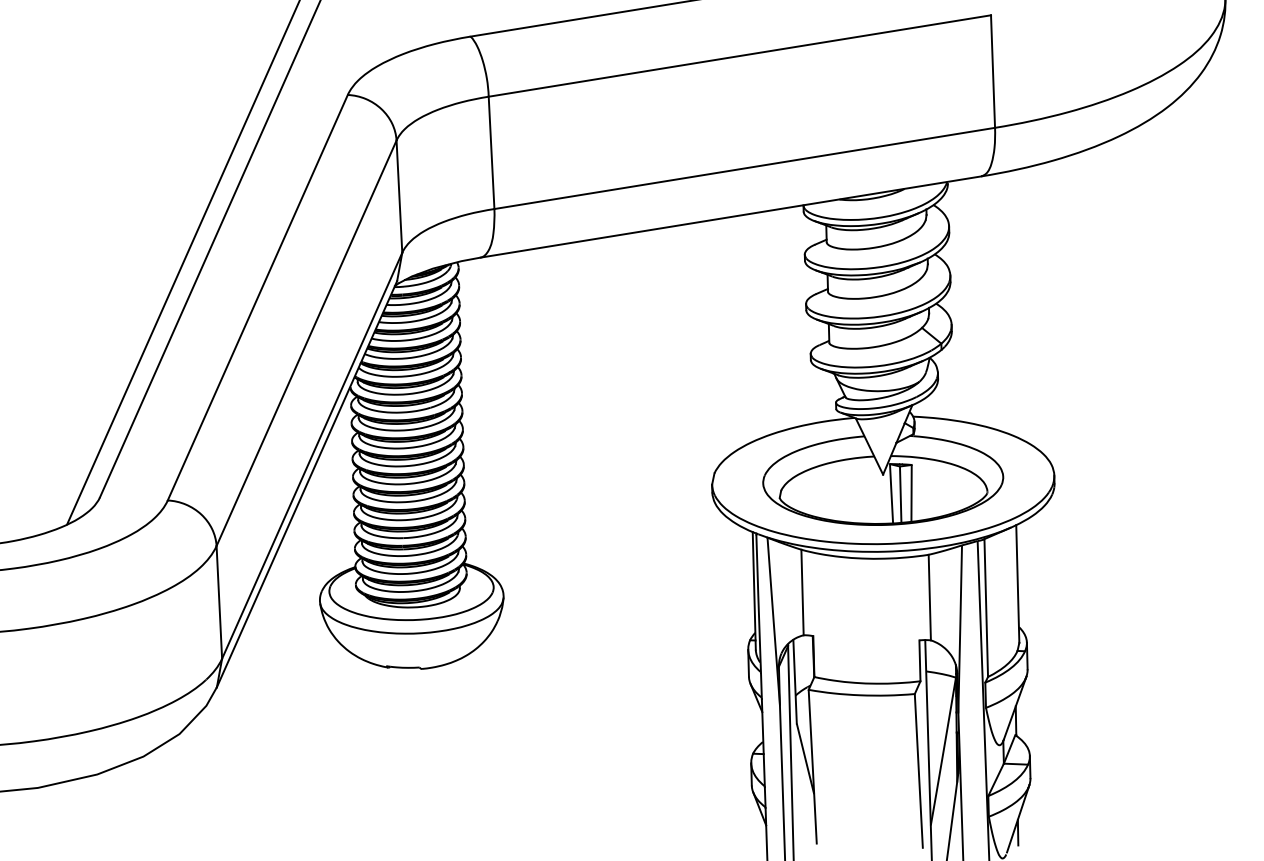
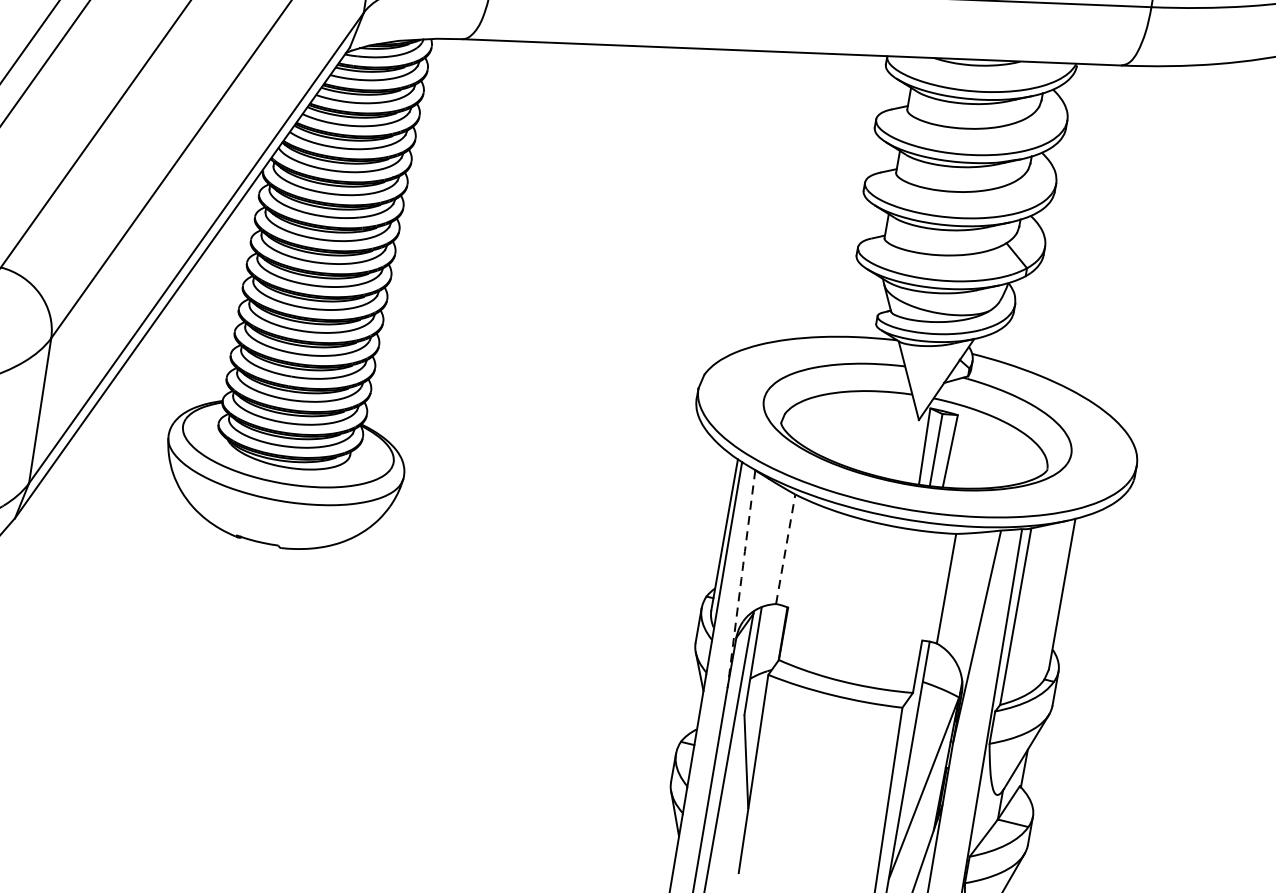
line: (802, 592) -> (785, 549), solid -> dashed
arc: (773, 621) -> (741, 578), solid -> dashed

